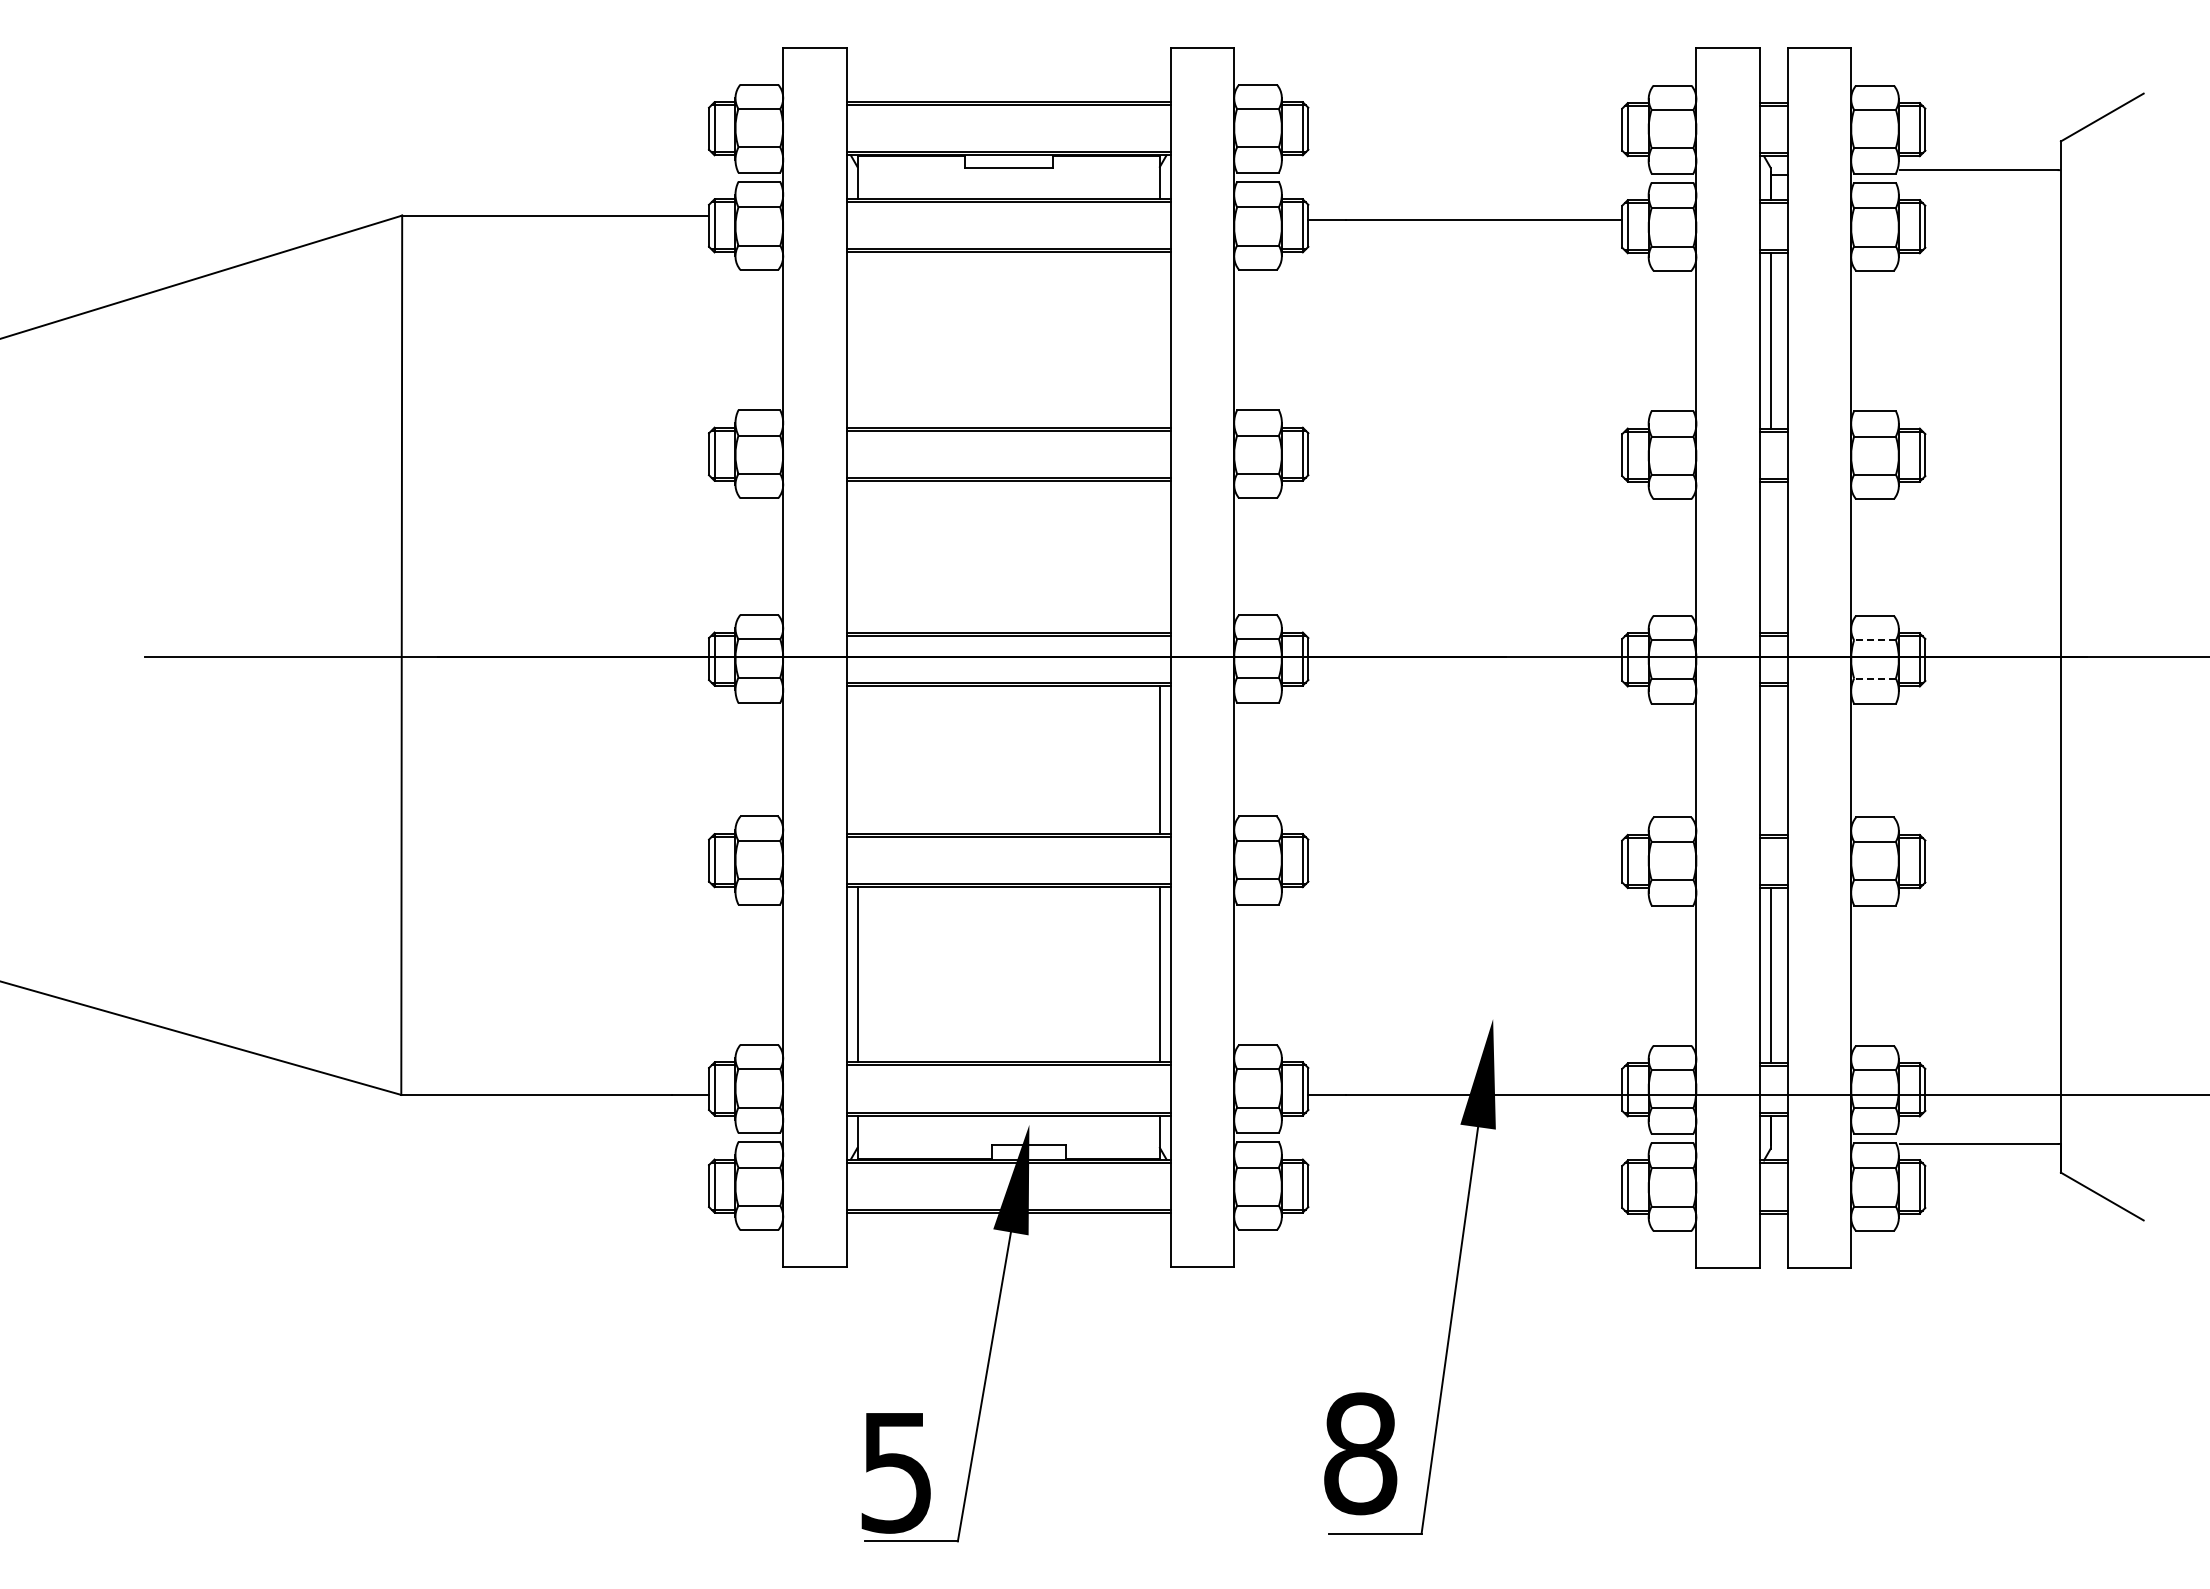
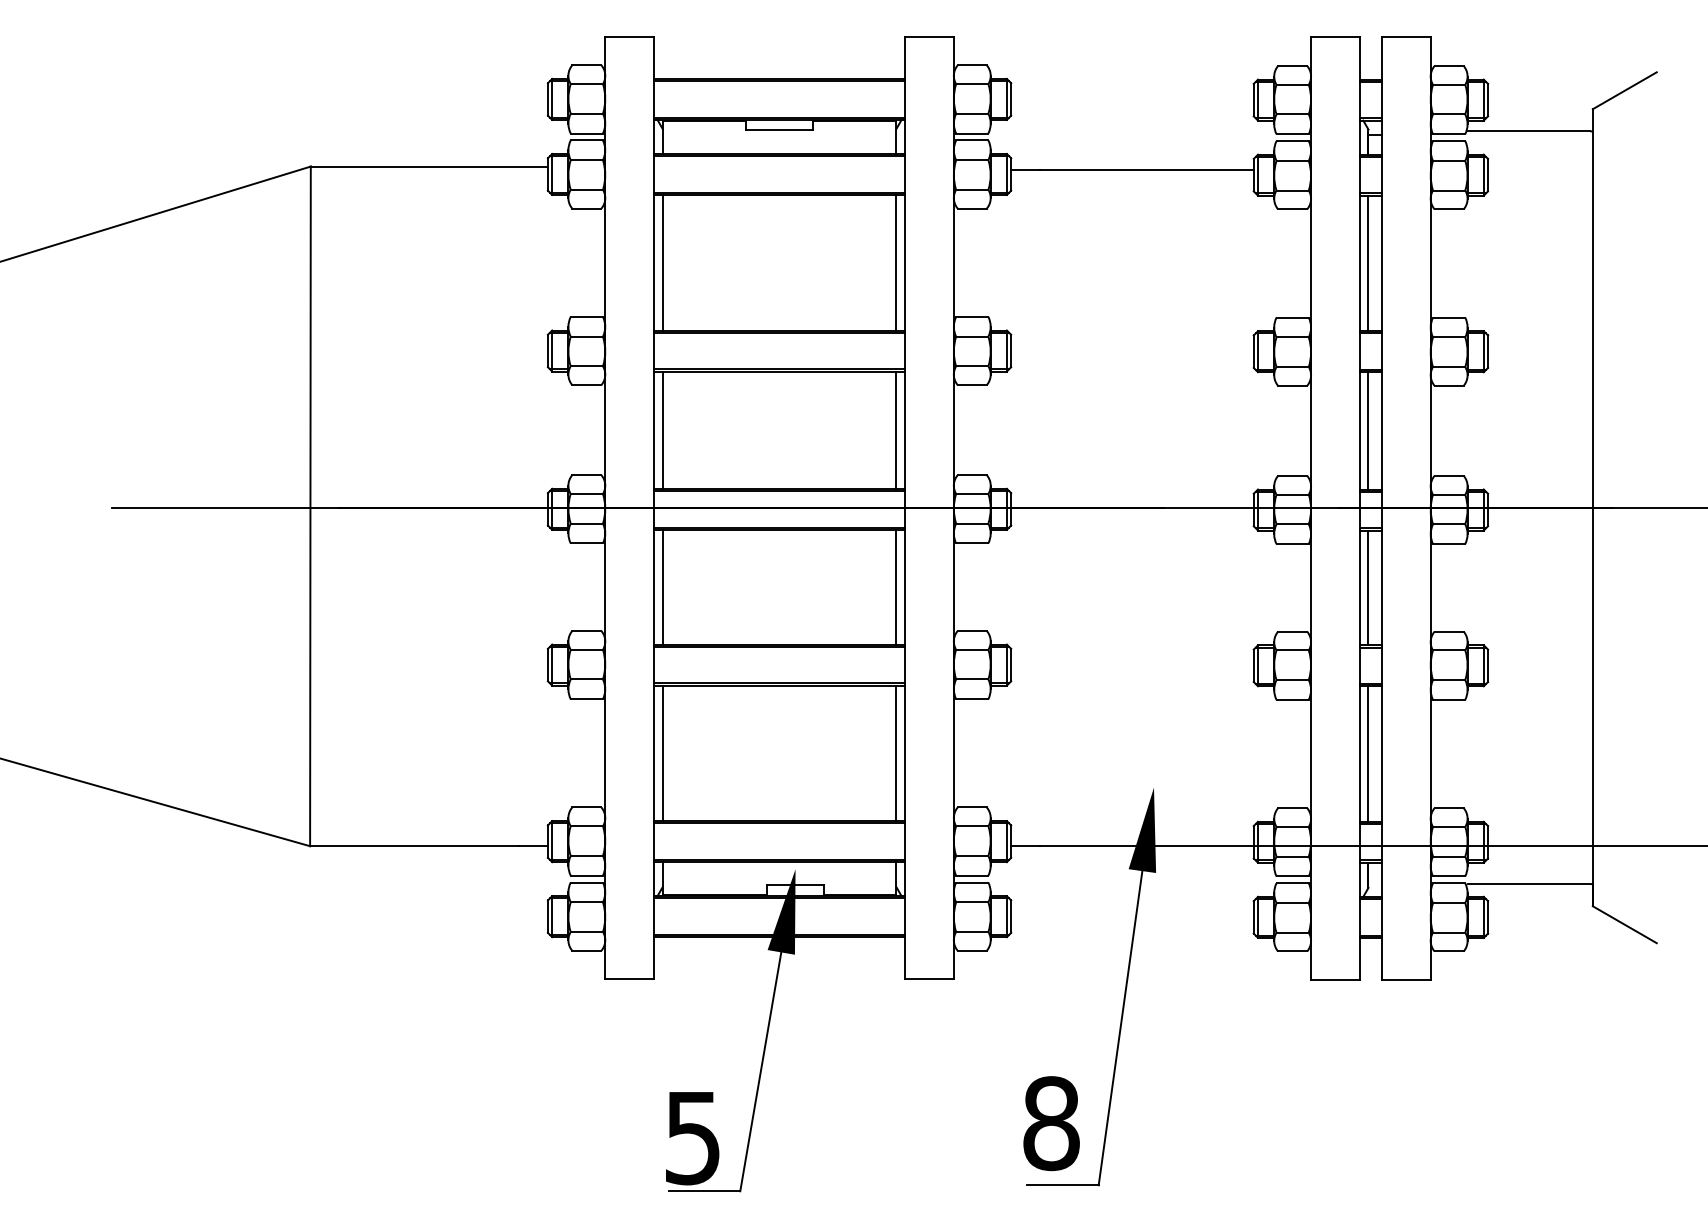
line: (857, 339) -> (662, 262), added
line: (1159, 339) -> (896, 262), added
line: (857, 556) -> (662, 430), added
line: (1159, 556) -> (896, 430), added
line: (1770, 557) -> (1368, 430), added
line: (1875, 640) -> (1449, 494), dashed -> solid
line: (1875, 678) -> (1449, 524), dashed -> solid
line: (857, 759) -> (662, 586), added
line: (1770, 760) -> (1368, 587), added

